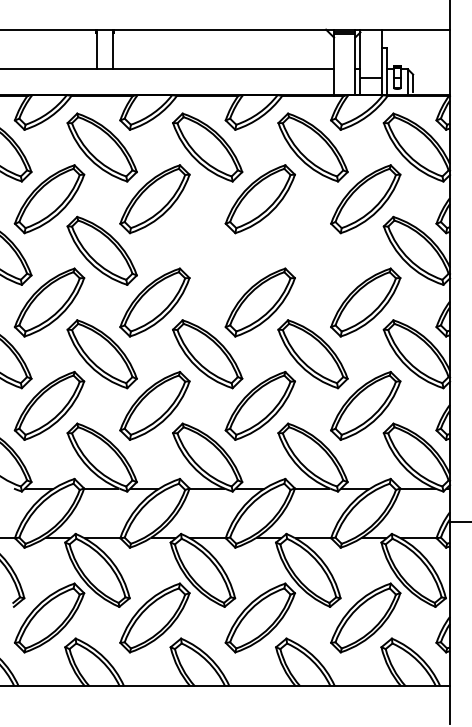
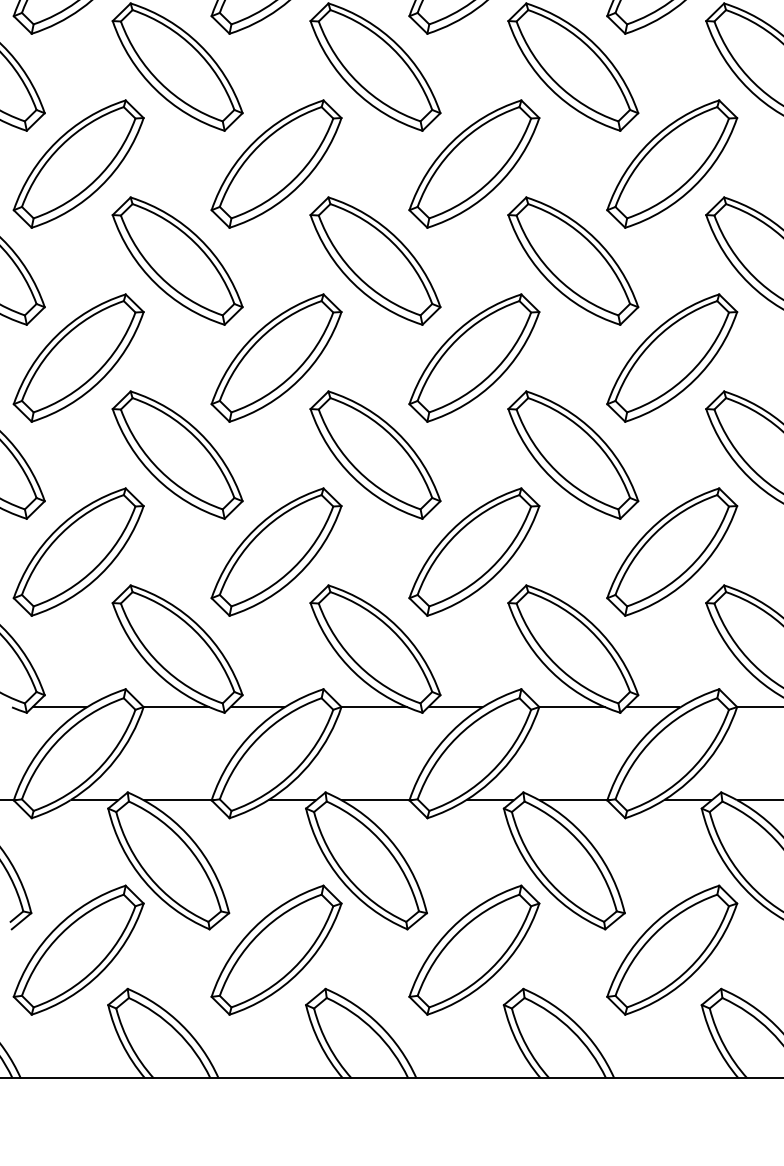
part: (207, 250) -> (375, 260), added
part: (312, 250) -> (572, 260), added

